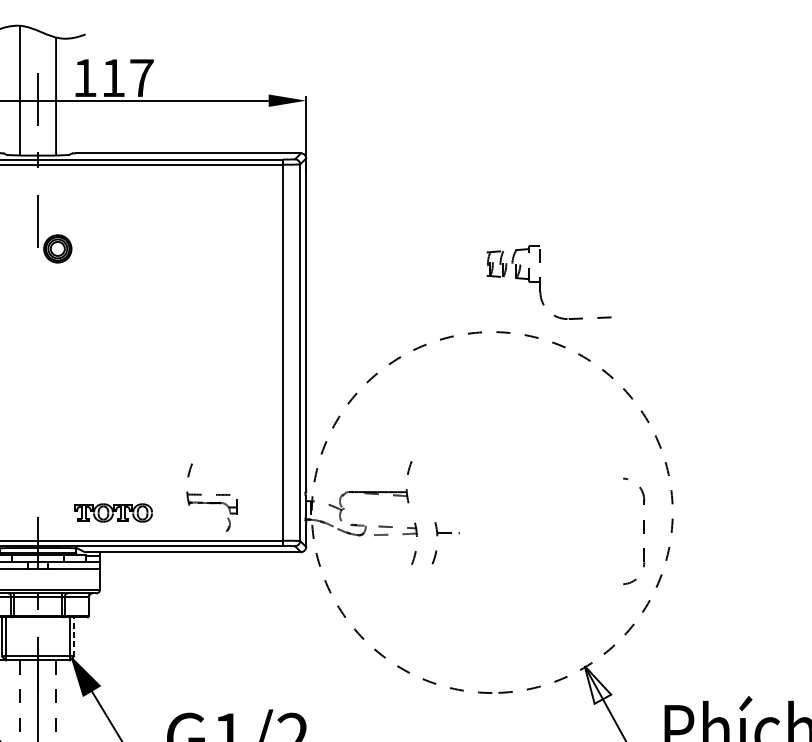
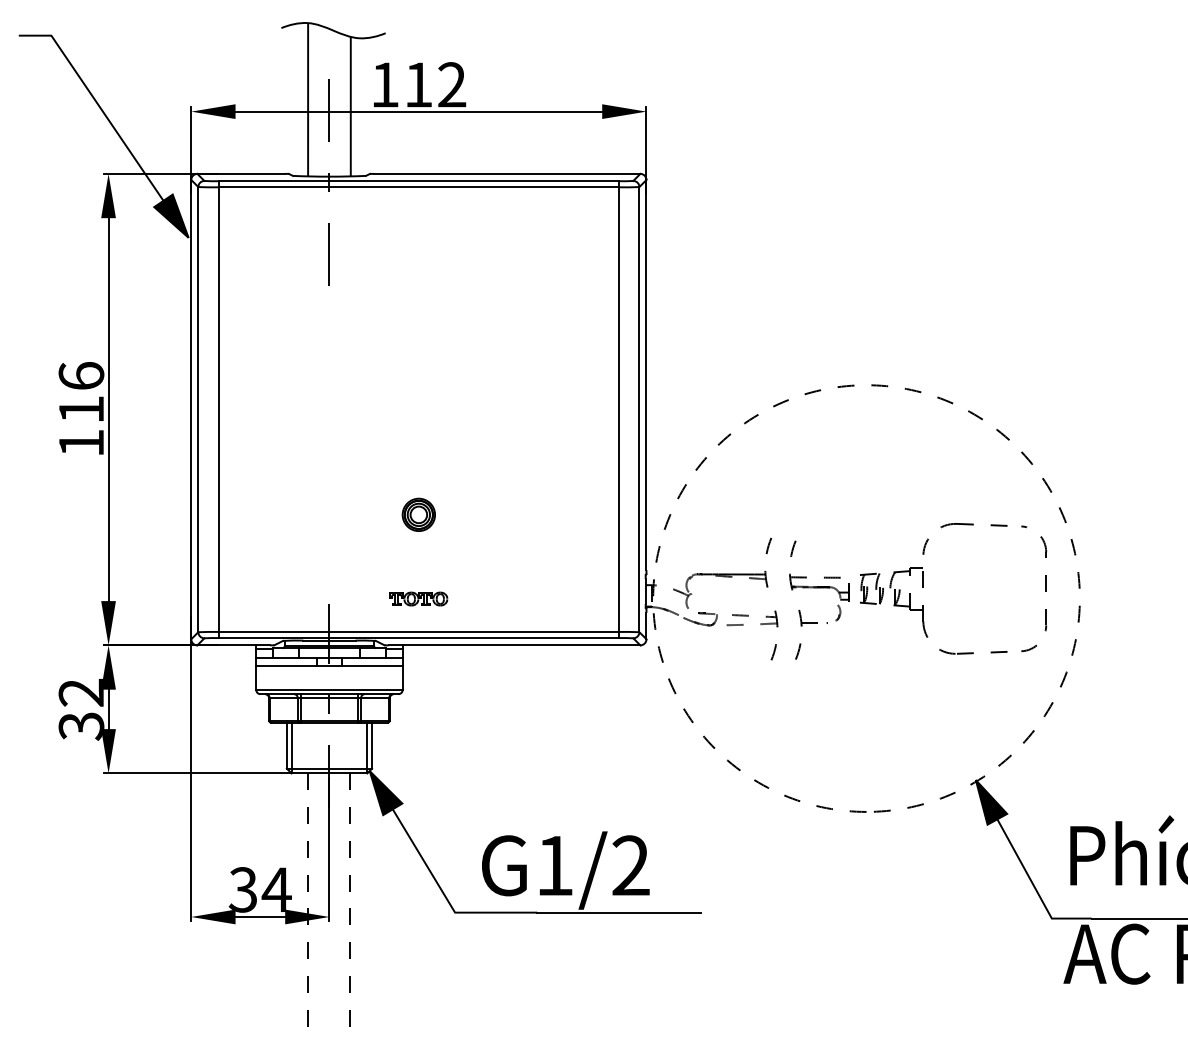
text: (142, 77) -> (452, 84), 117 -> 112
part: (57, 248) -> (418, 514), moved
part: (540, 282) -> (923, 610), moved
part: (575, 450) -> (964, 525), added
part: (212, 497) -> (819, 580), moved
part: (113, 512) -> (418, 598), size x0.62
part: (643, 531) -> (1045, 588), moved
line: (74, 636) -> (372, 745), dashed -> solid
fill: (597, 685) -> (991, 802), added

